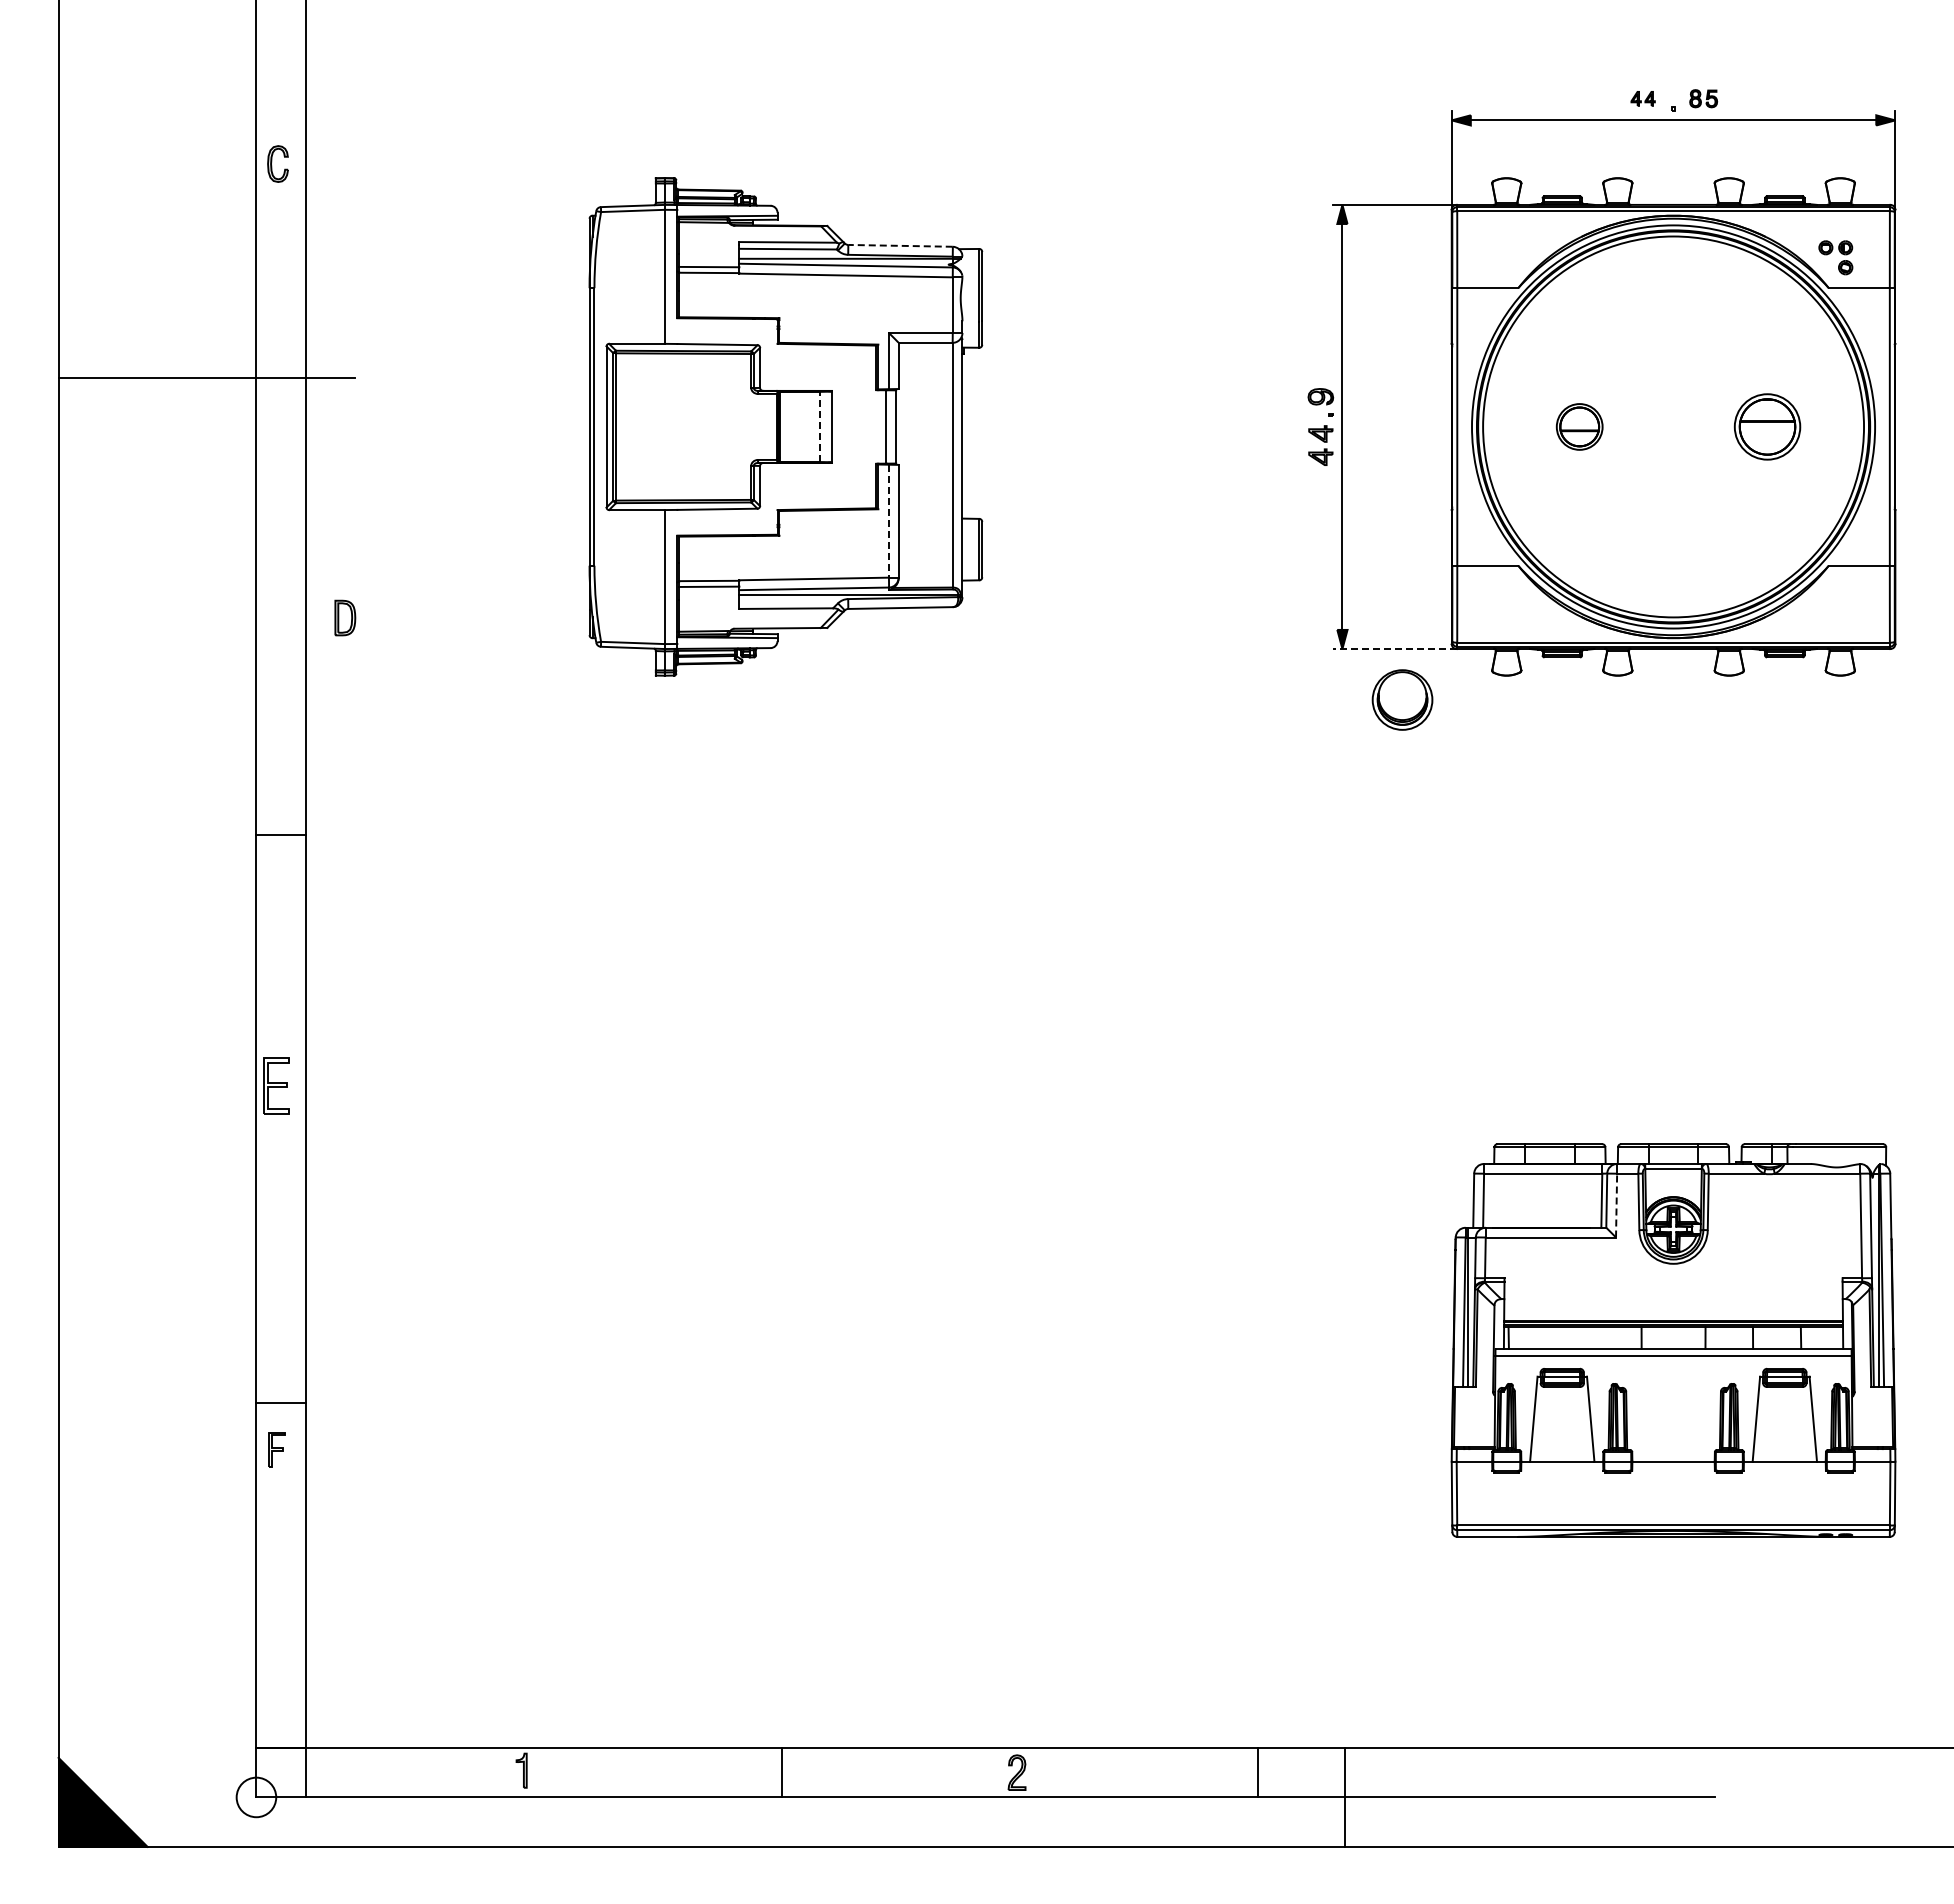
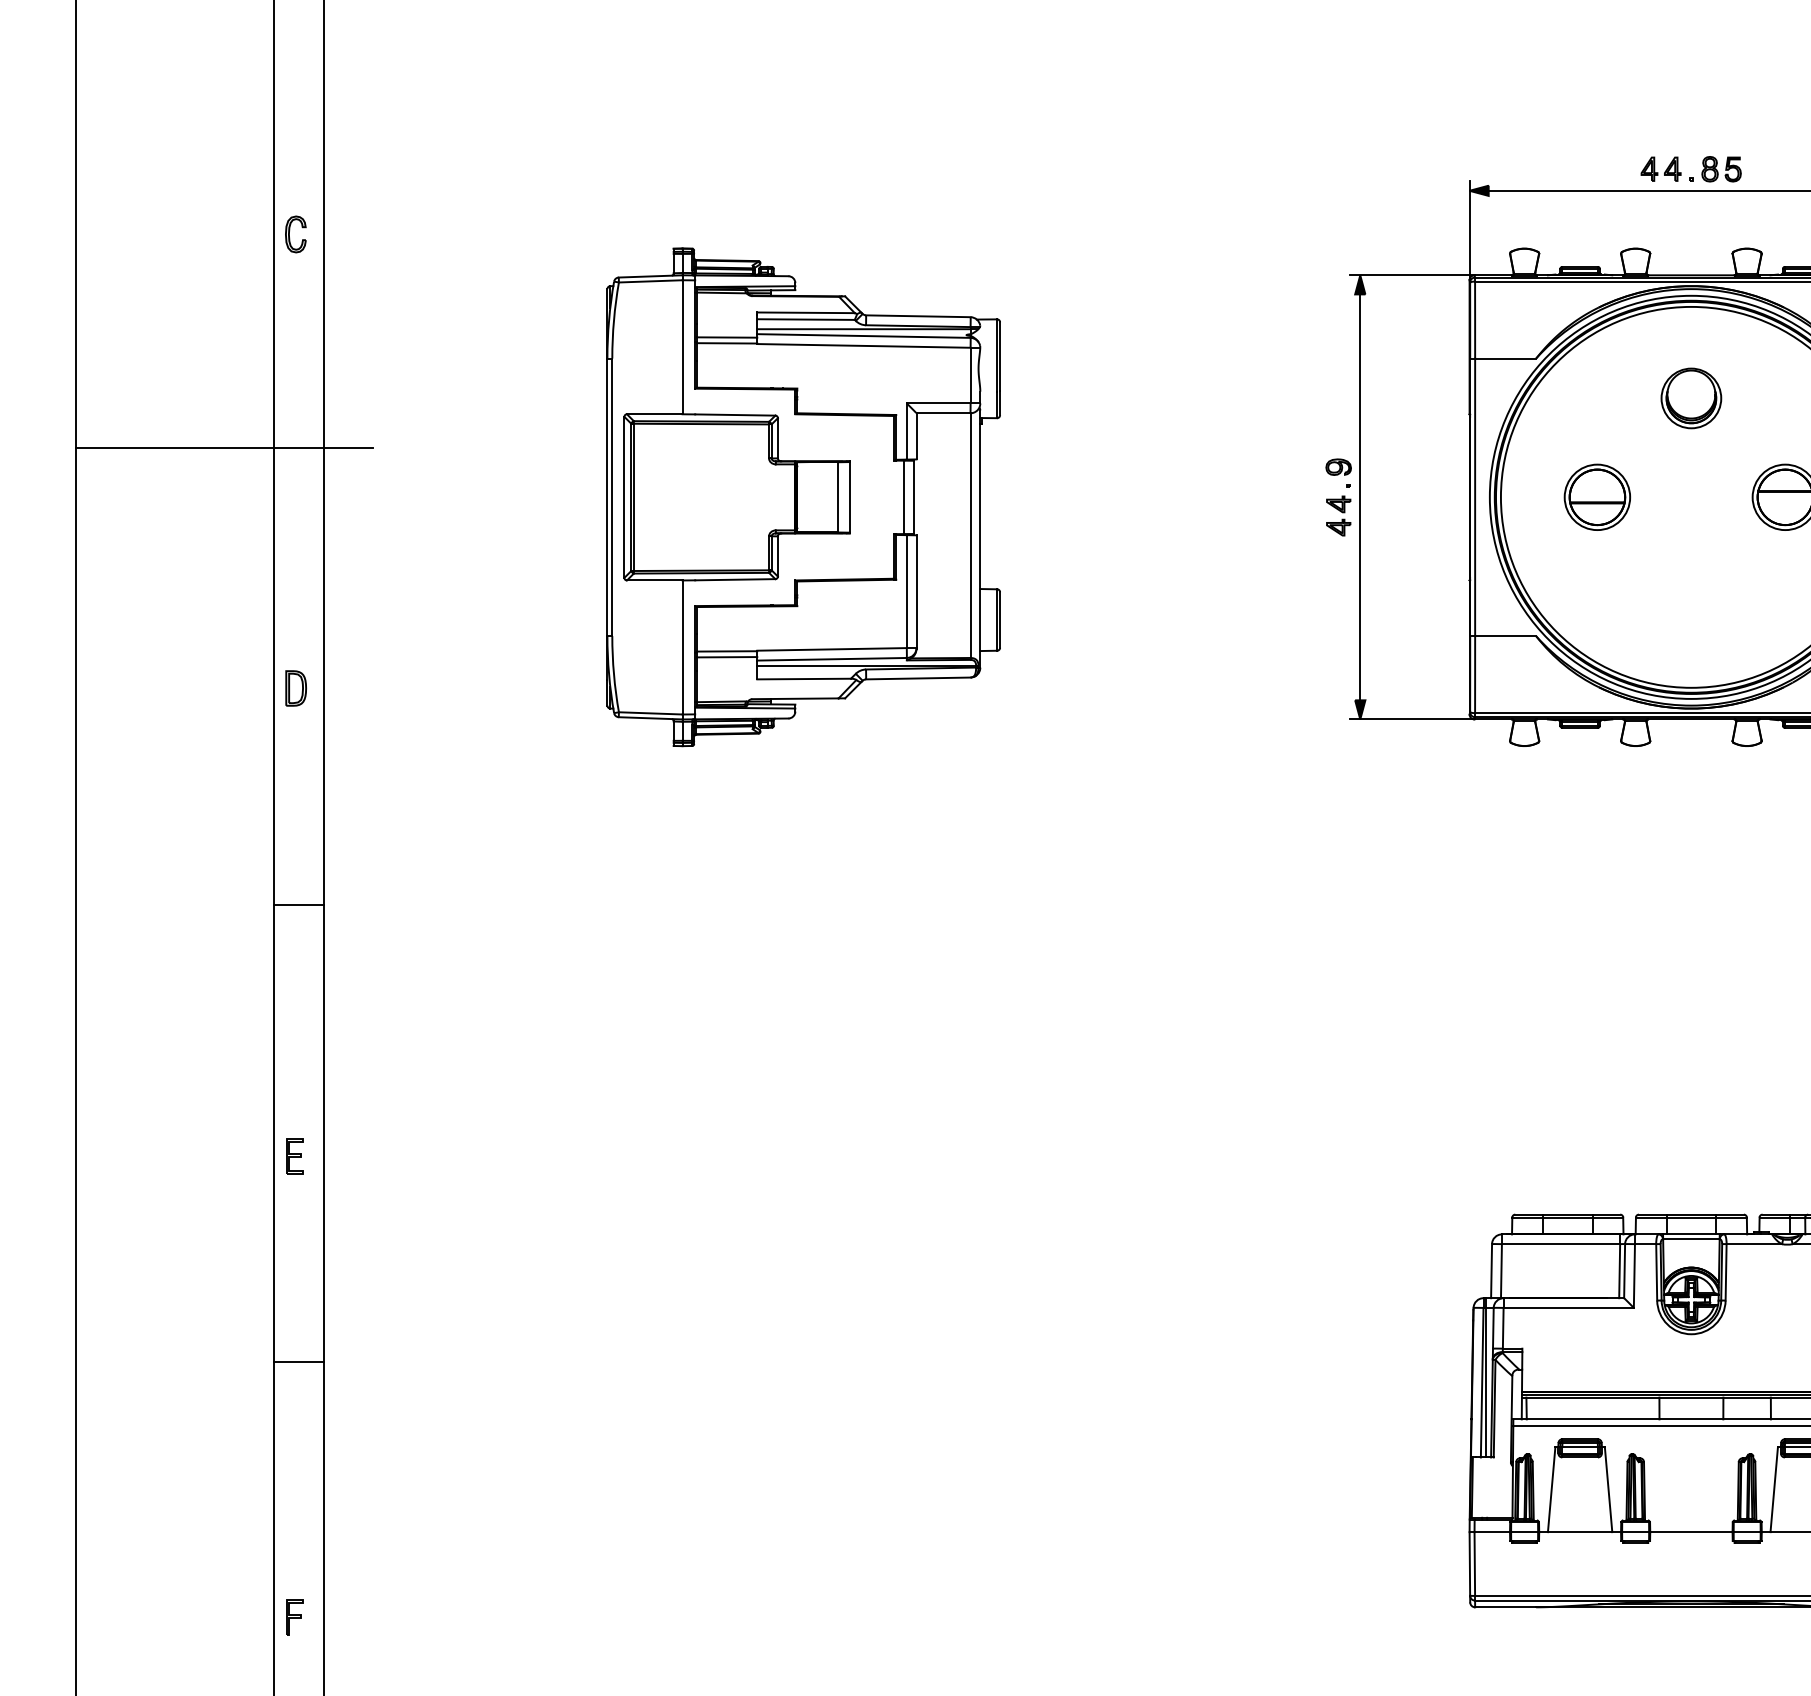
part: (1642, 98) -> (1660, 168), size x1.67
part: (1703, 98) -> (1721, 168), size x1.43
line: (899, 245) -> (917, 315), dashed -> solid
line: (820, 426) -> (838, 496), dashed -> solid
part: (1579, 426) -> (1597, 496), size x1.43
line: (888, 521) -> (906, 591), dashed -> solid
part: (345, 617) -> (296, 687), moved
line: (1394, 649) -> (1412, 719), dashed -> solid
part: (1402, 699) -> (1691, 397), moved
part: (276, 1085) -> (294, 1155), size x0.62
line: (1616, 1205) -> (1634, 1275), dashed -> solid
line: (280, 1403) -> (298, 1361), moved
part: (276, 1449) -> (294, 1616), moved

